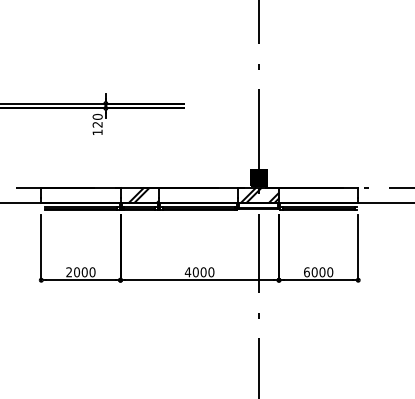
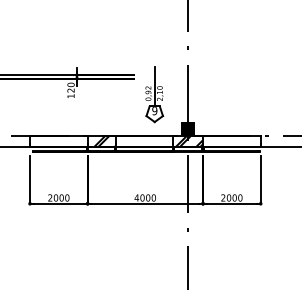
part: (212, 130) -> (154, 94), added
text: (306, 272) -> (223, 198), 6000 -> 2000

